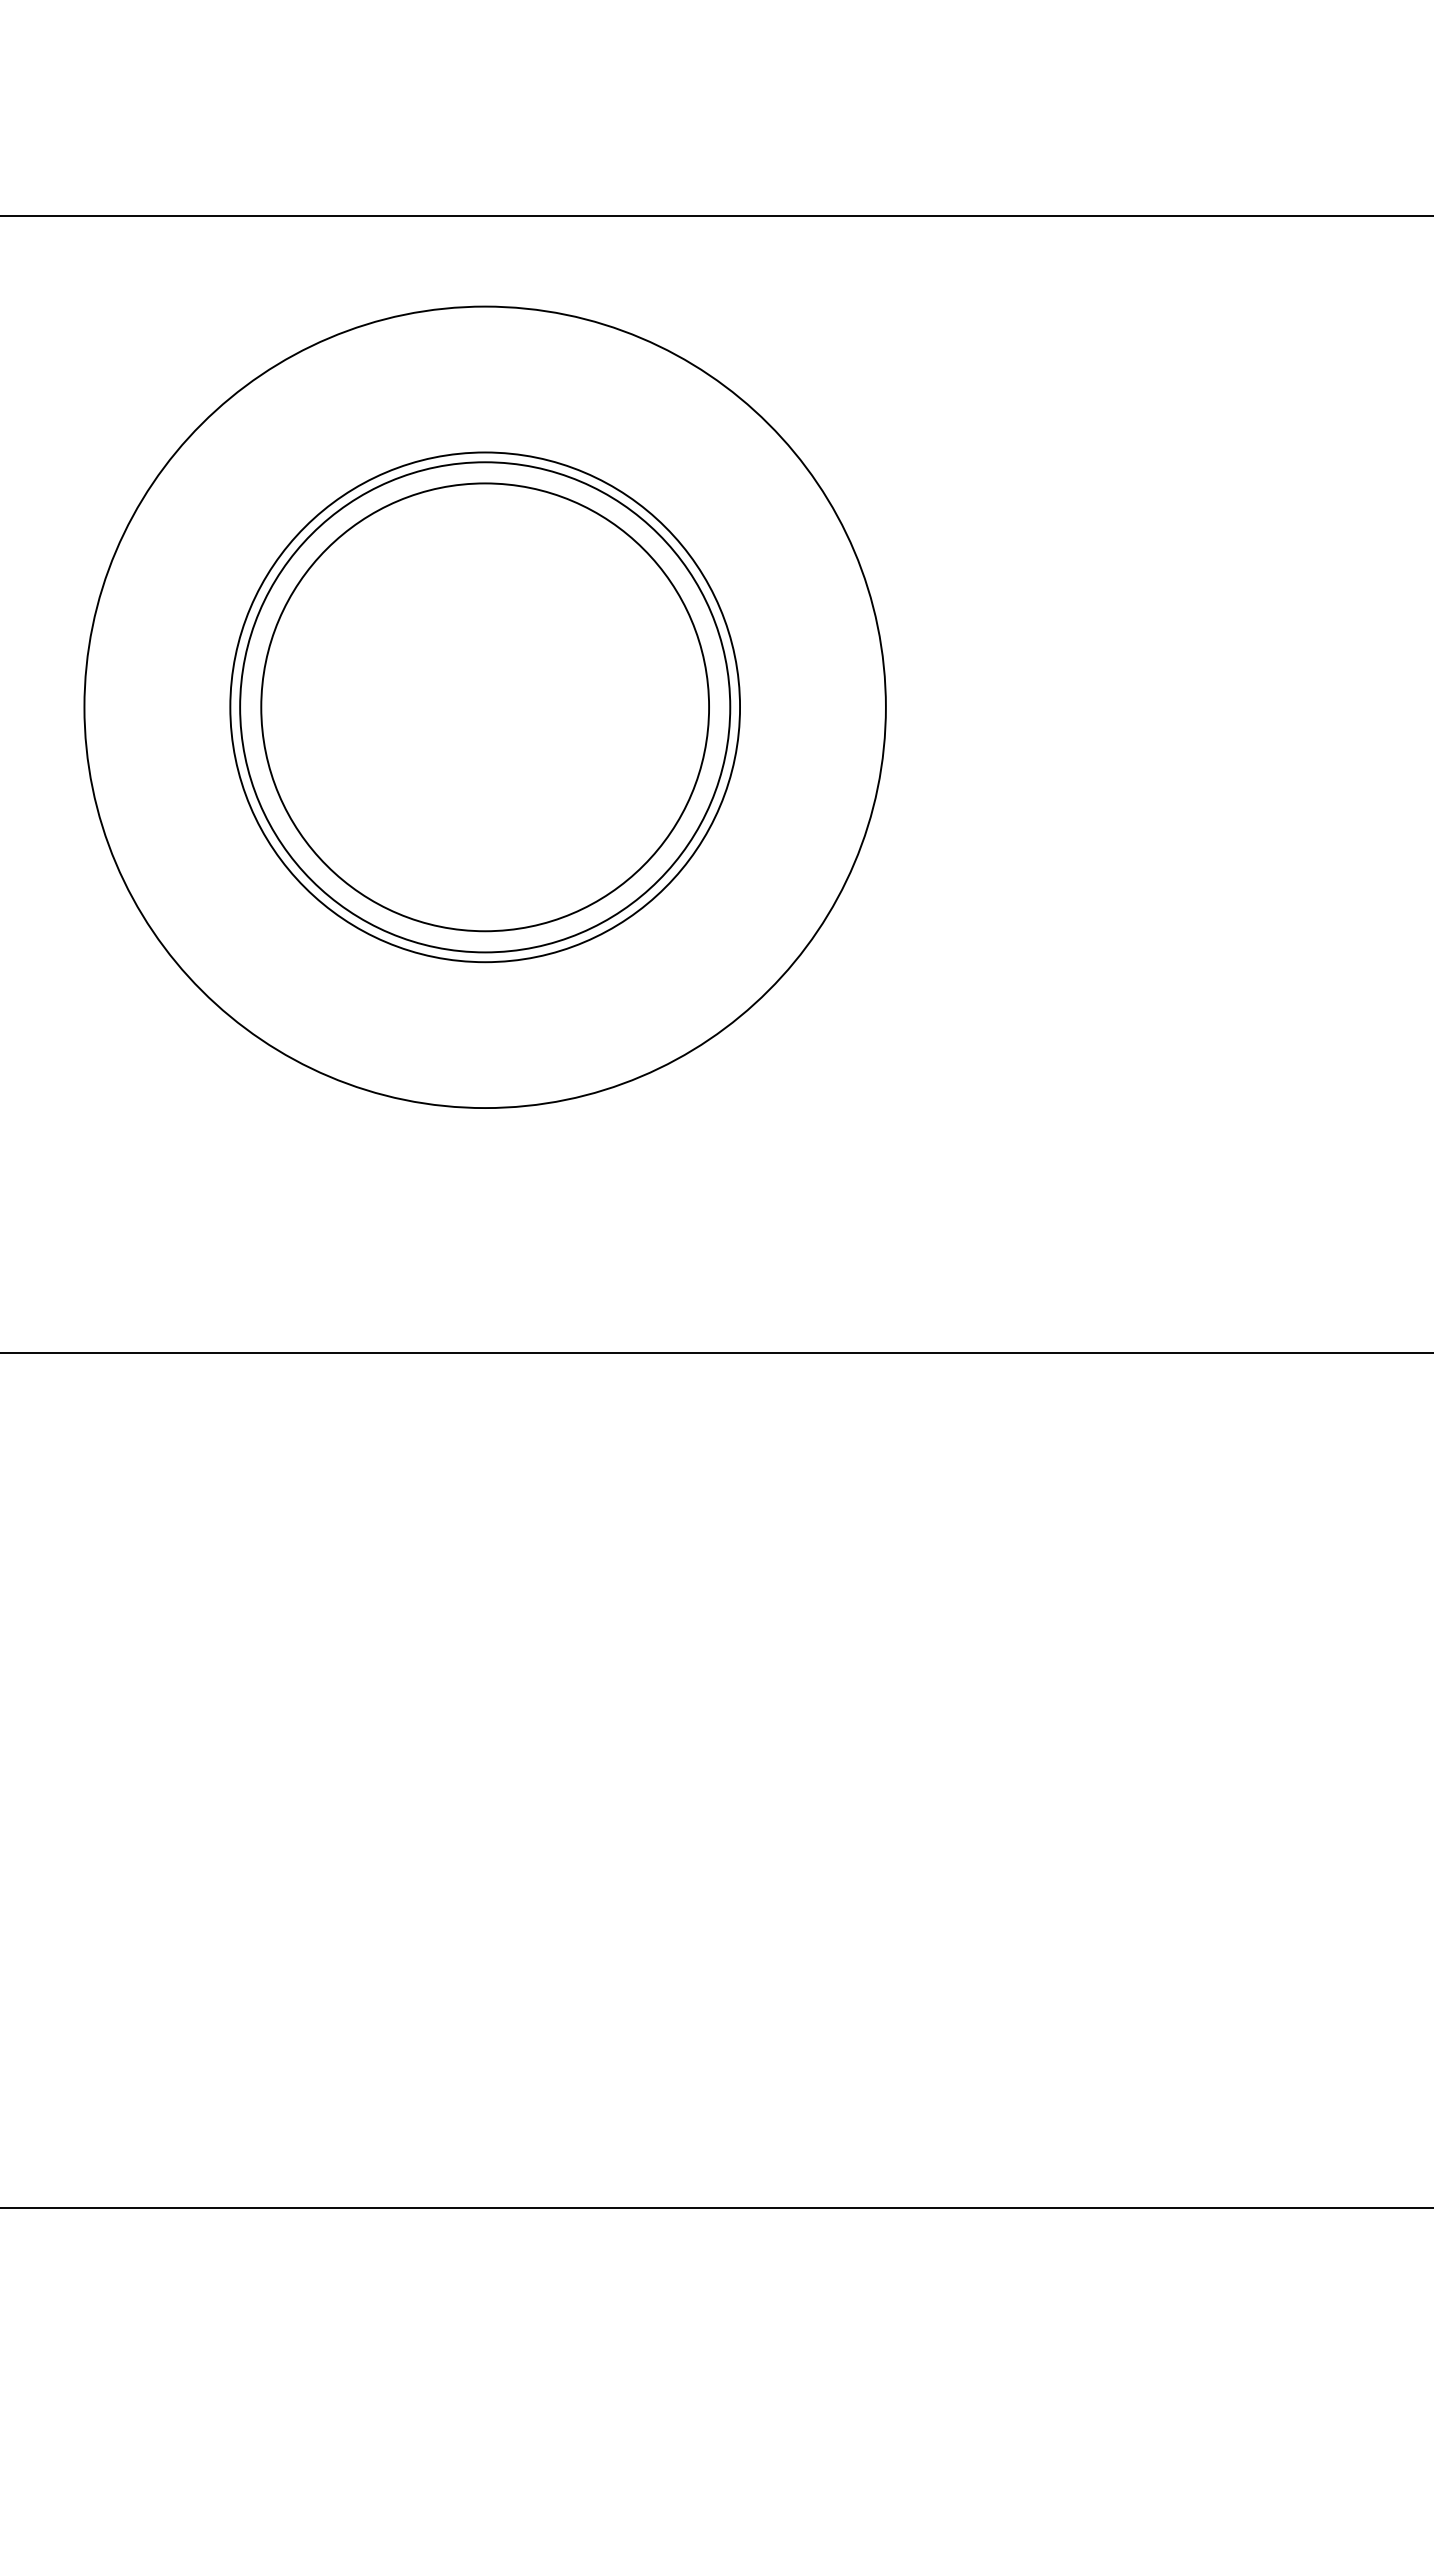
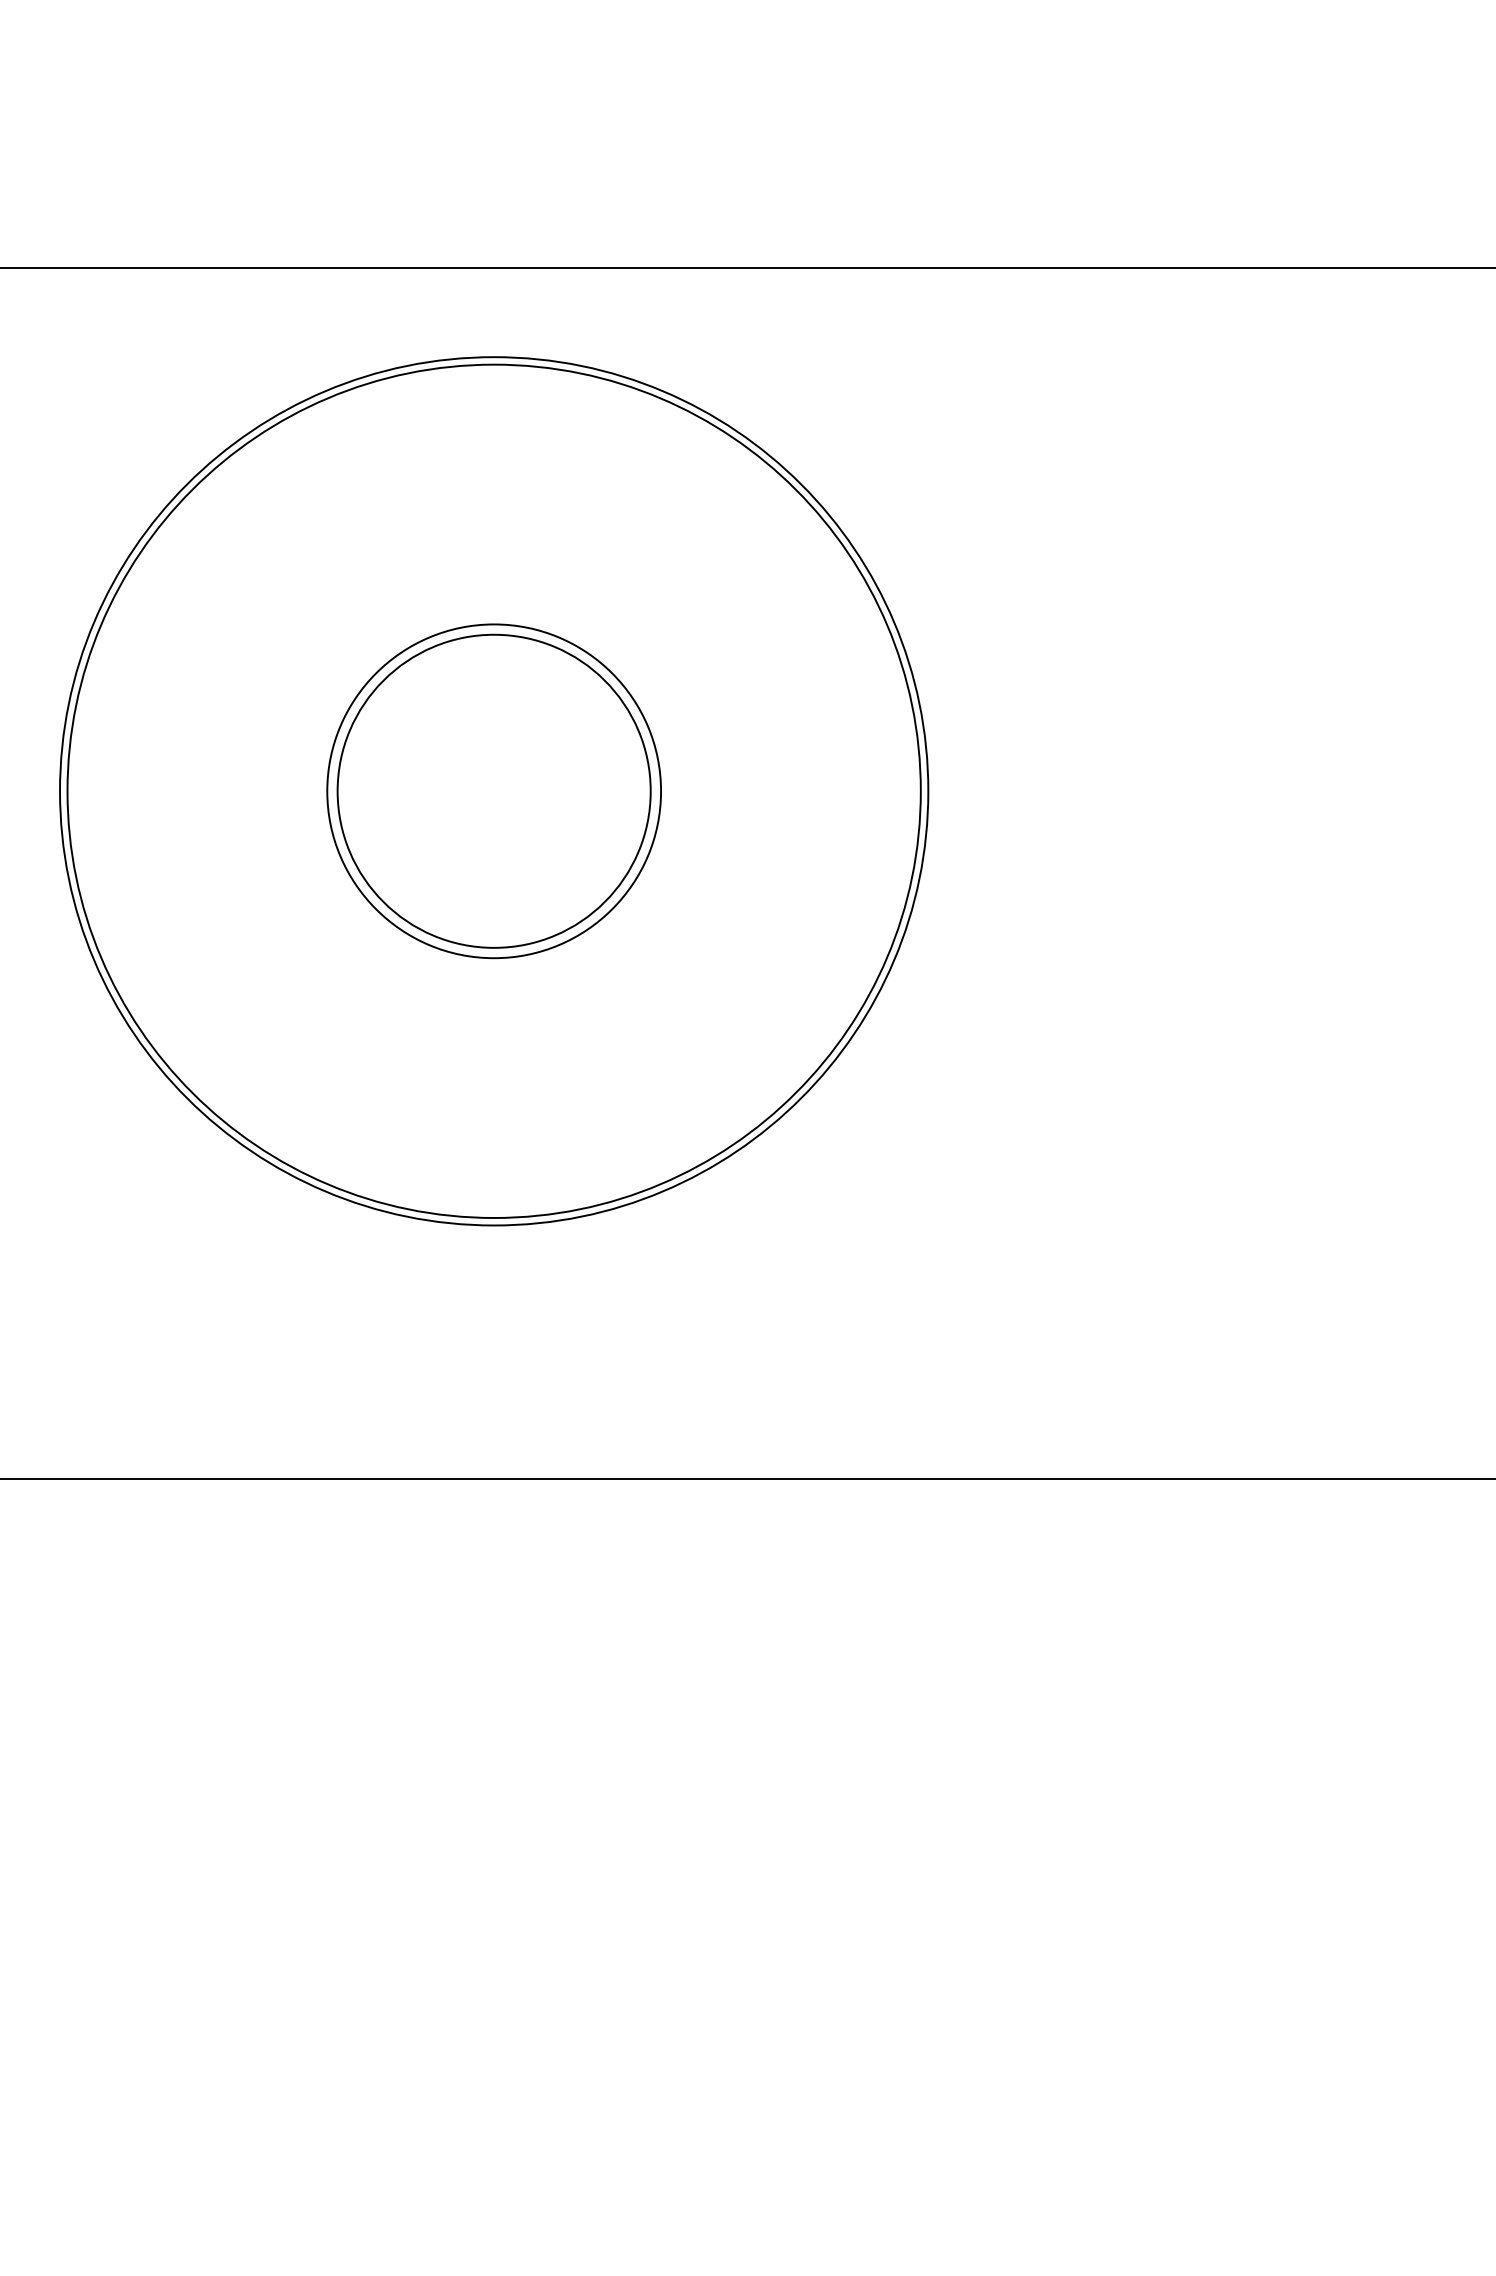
circle: (485, 707) -> (494, 791), size x0.6
circle: (485, 707) -> (494, 791), size x0.7
circle: (485, 707) -> (494, 791), size x1.6

